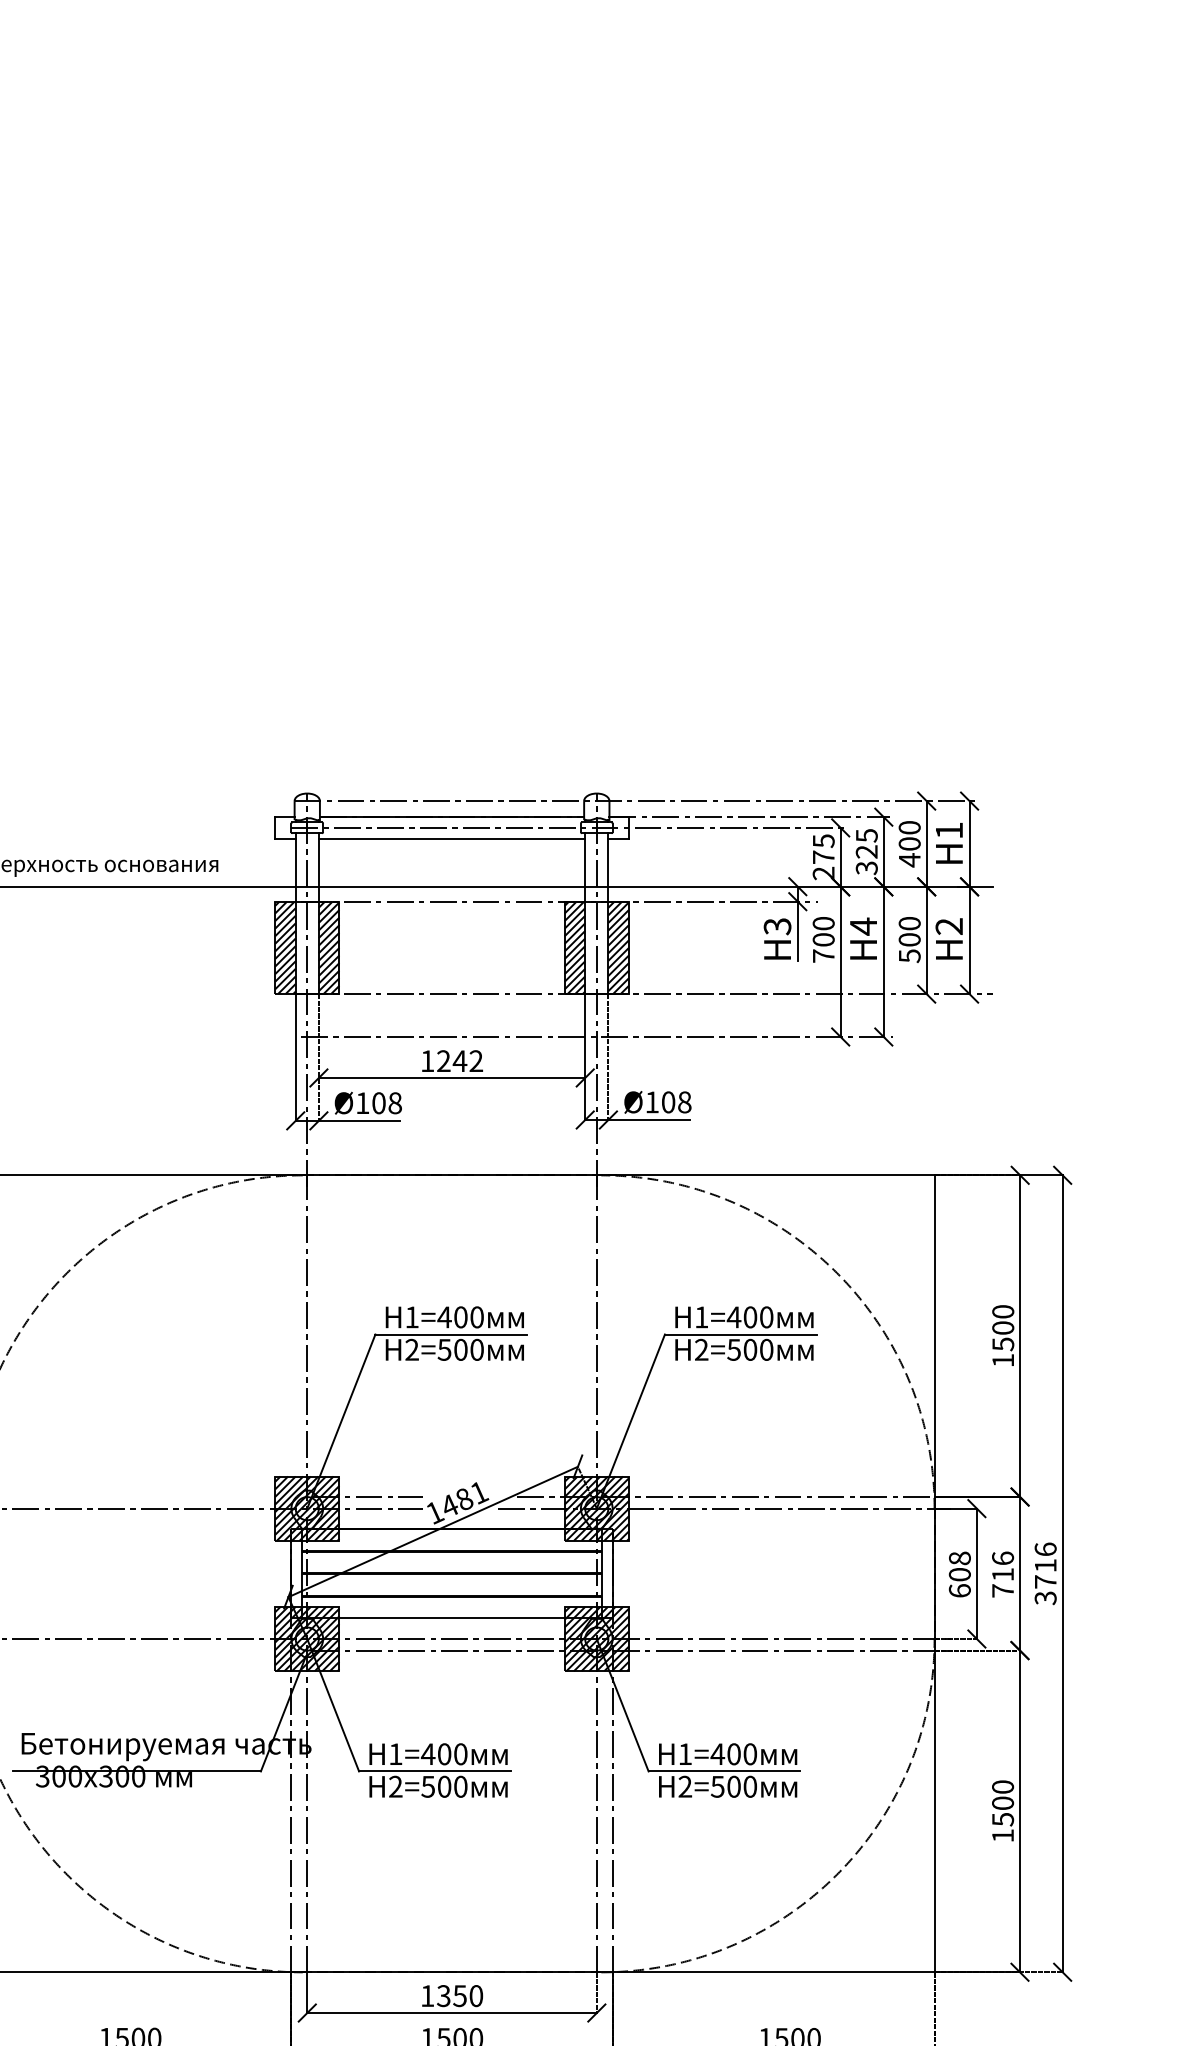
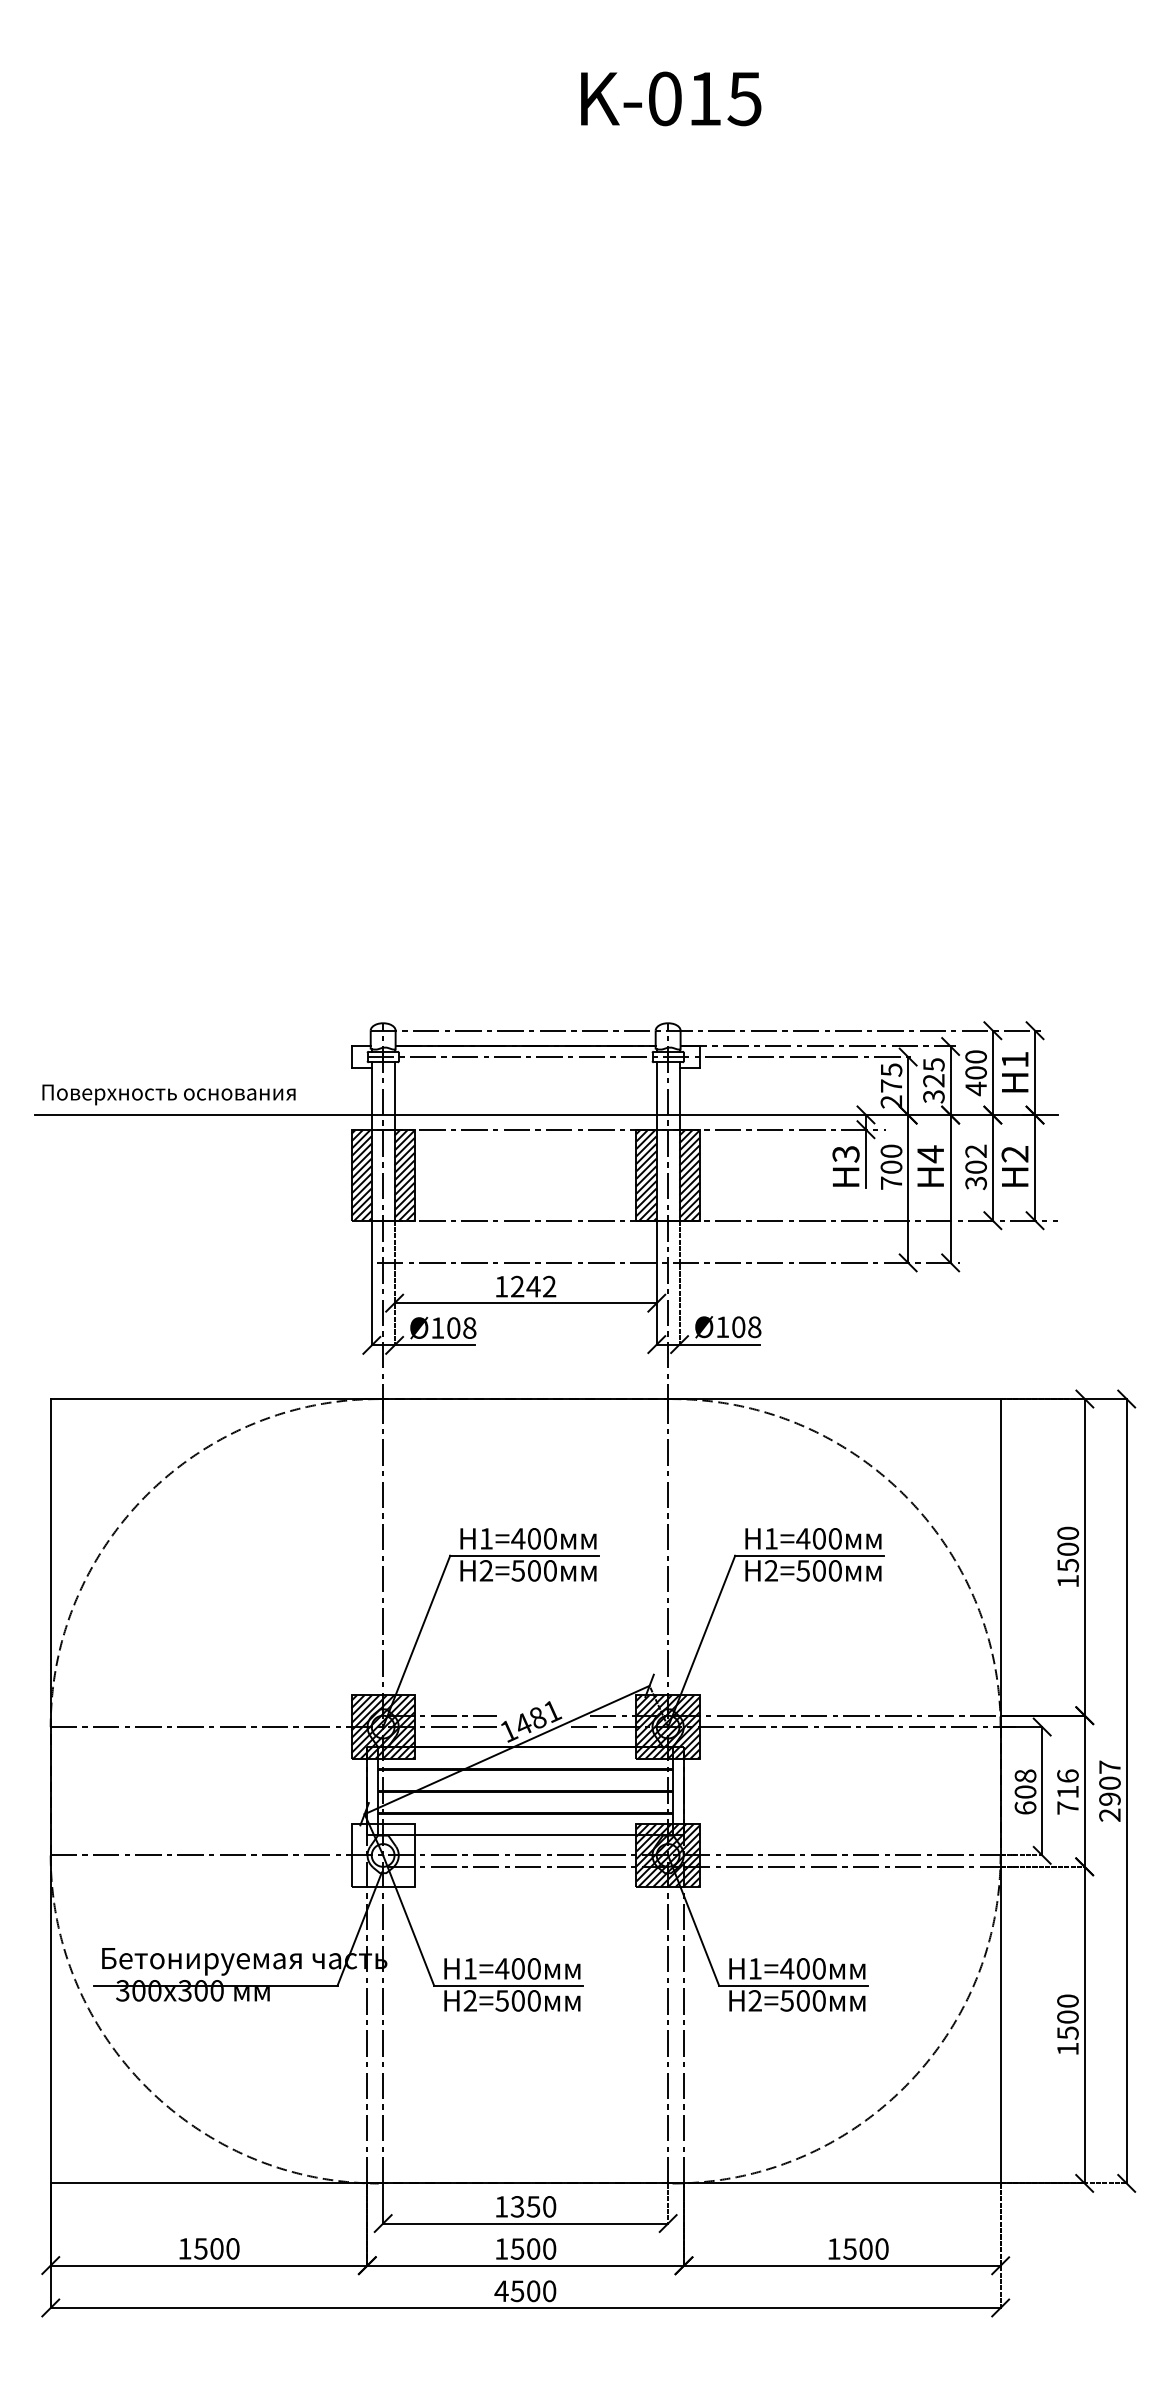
line: (451, 838) -> (525, 1067), removed
text: (909, 939) -> (975, 1166), 500 -> 302
text: (1045, 1573) -> (1109, 1790), 3716 -> 2907
hatch: (306, 1639) -> (382, 1855), removed

